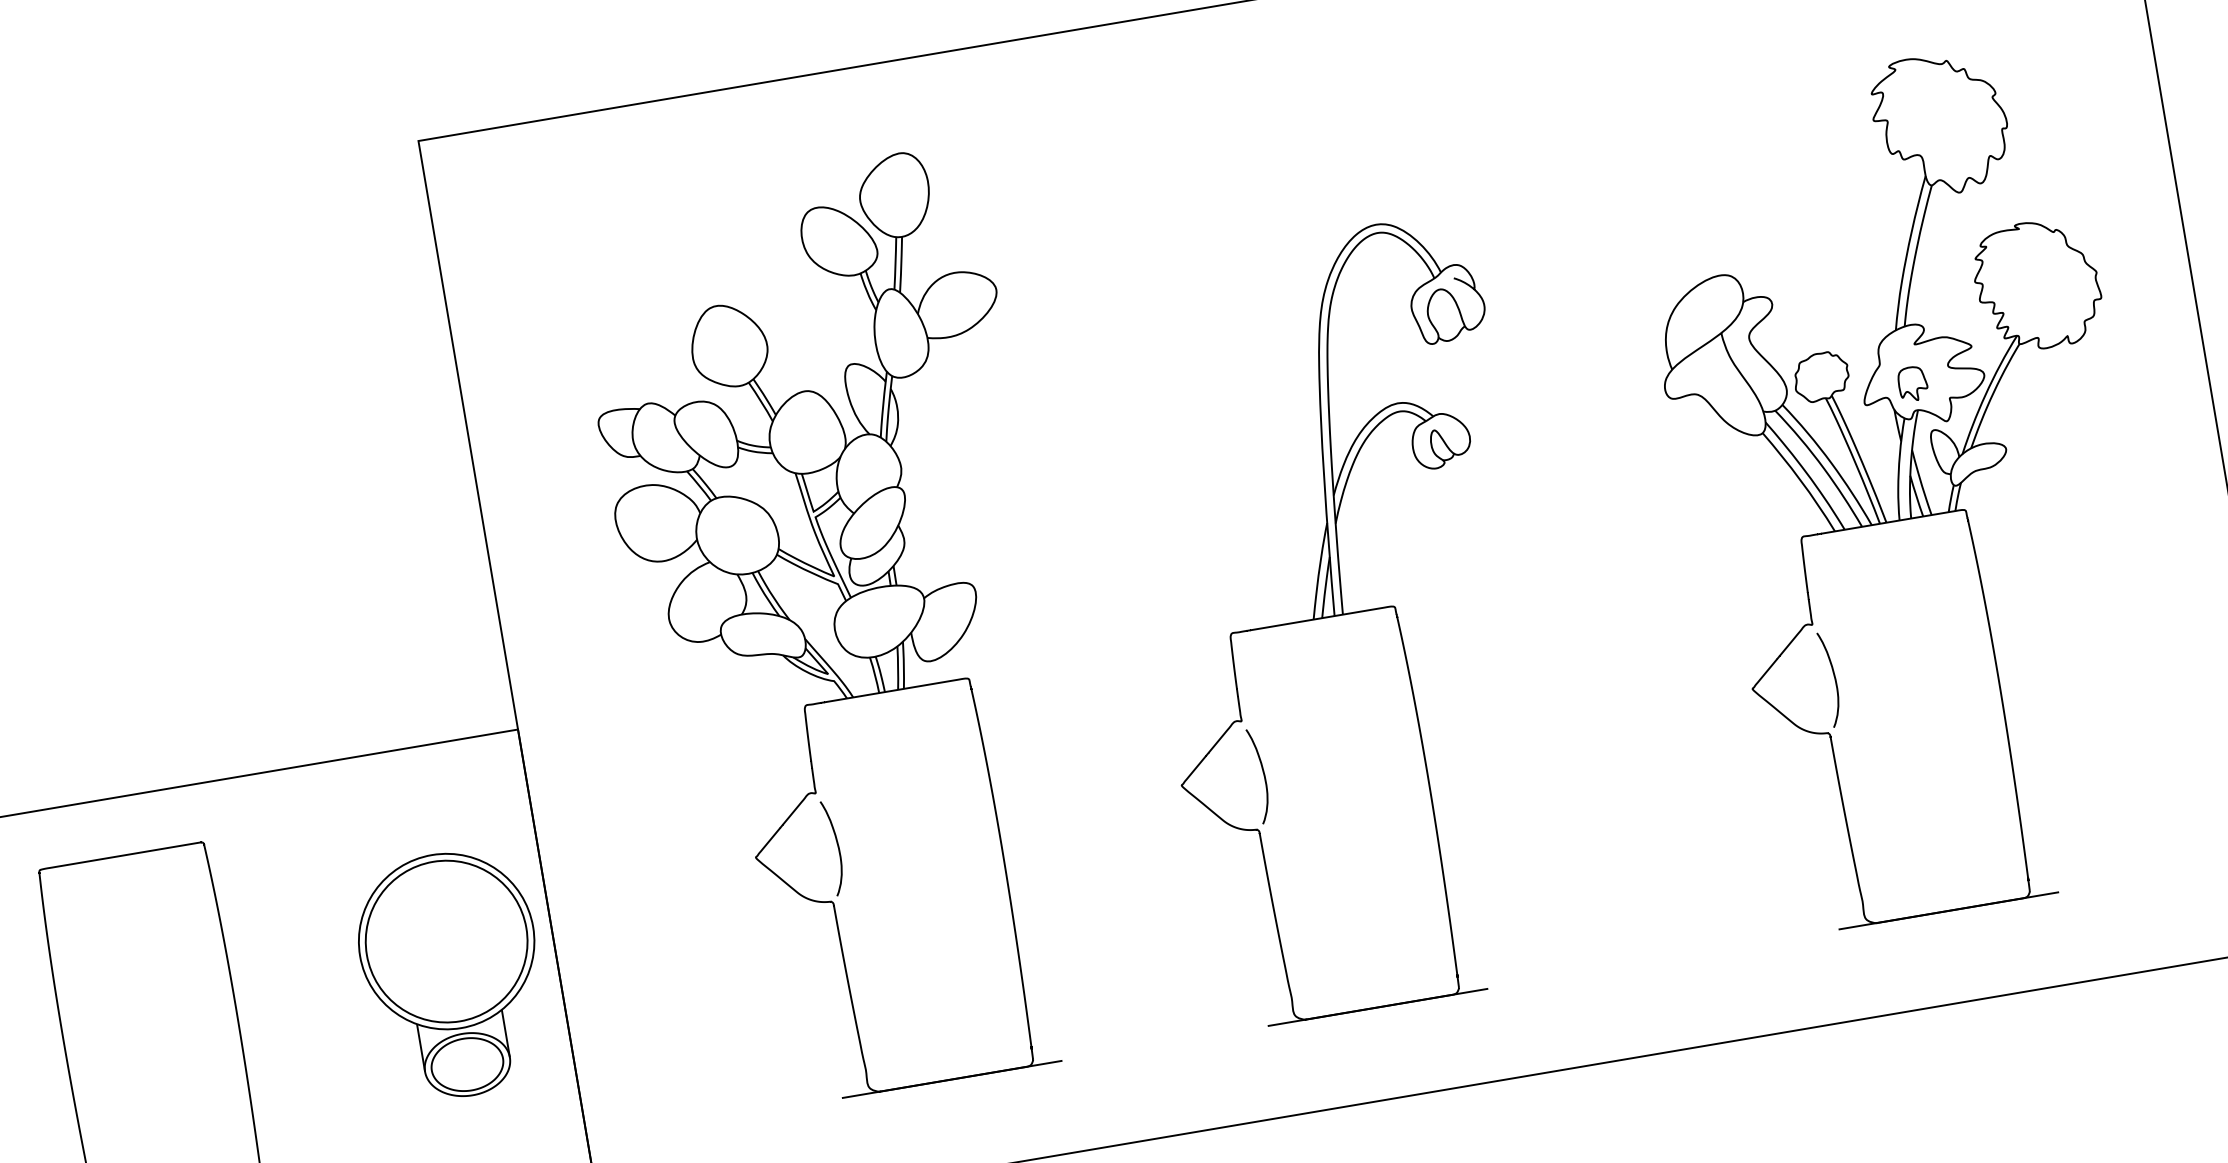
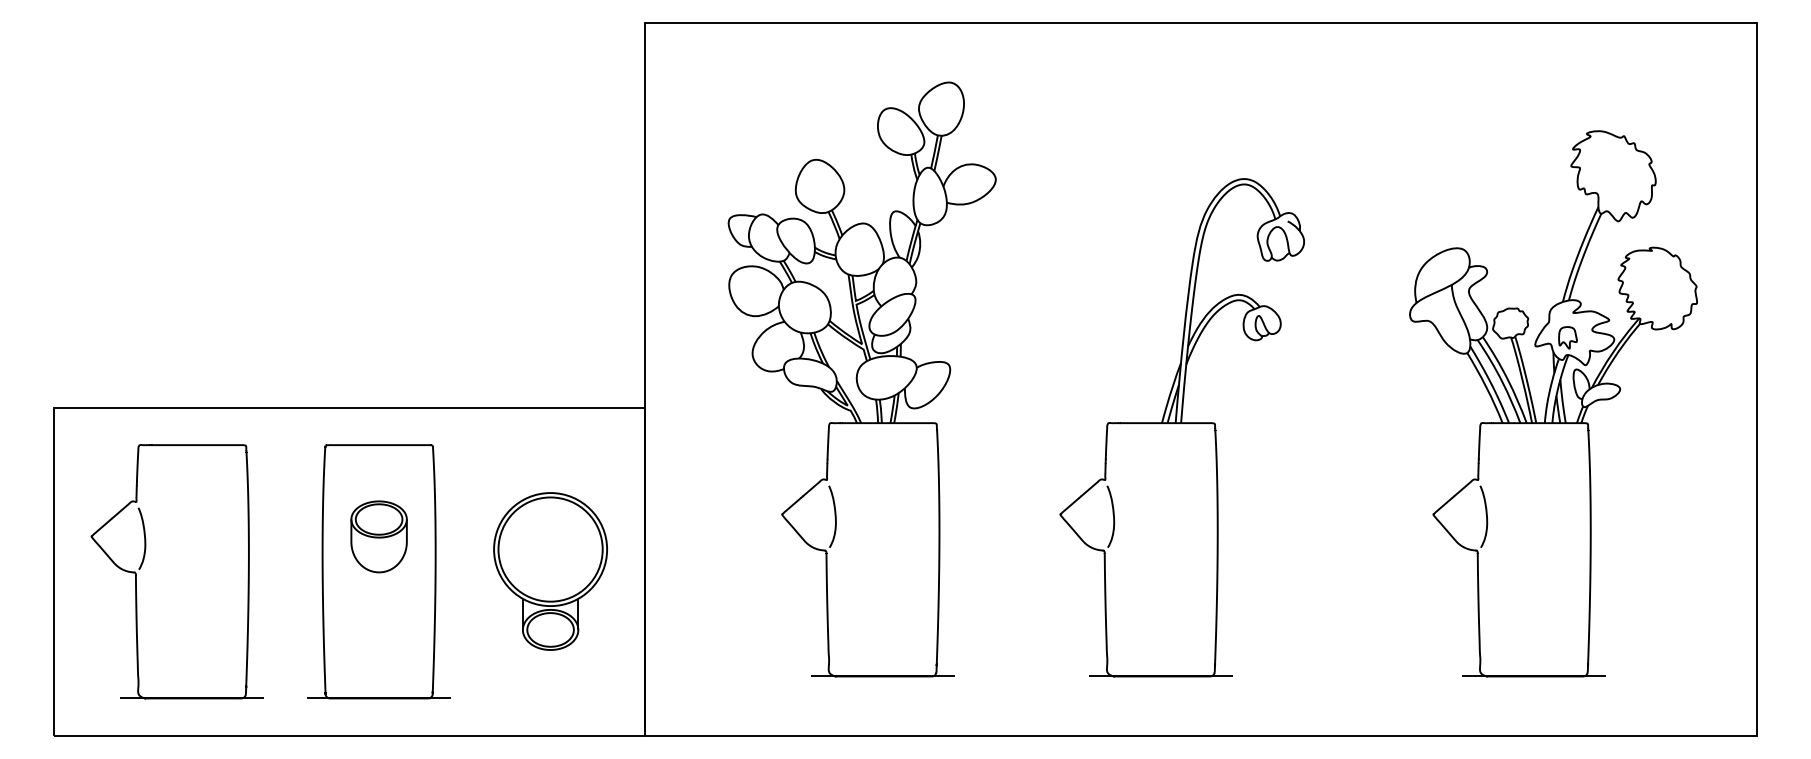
part: (452, 975) -> (550, 571), moved
part: (143, 995) -> (378, 536), added

